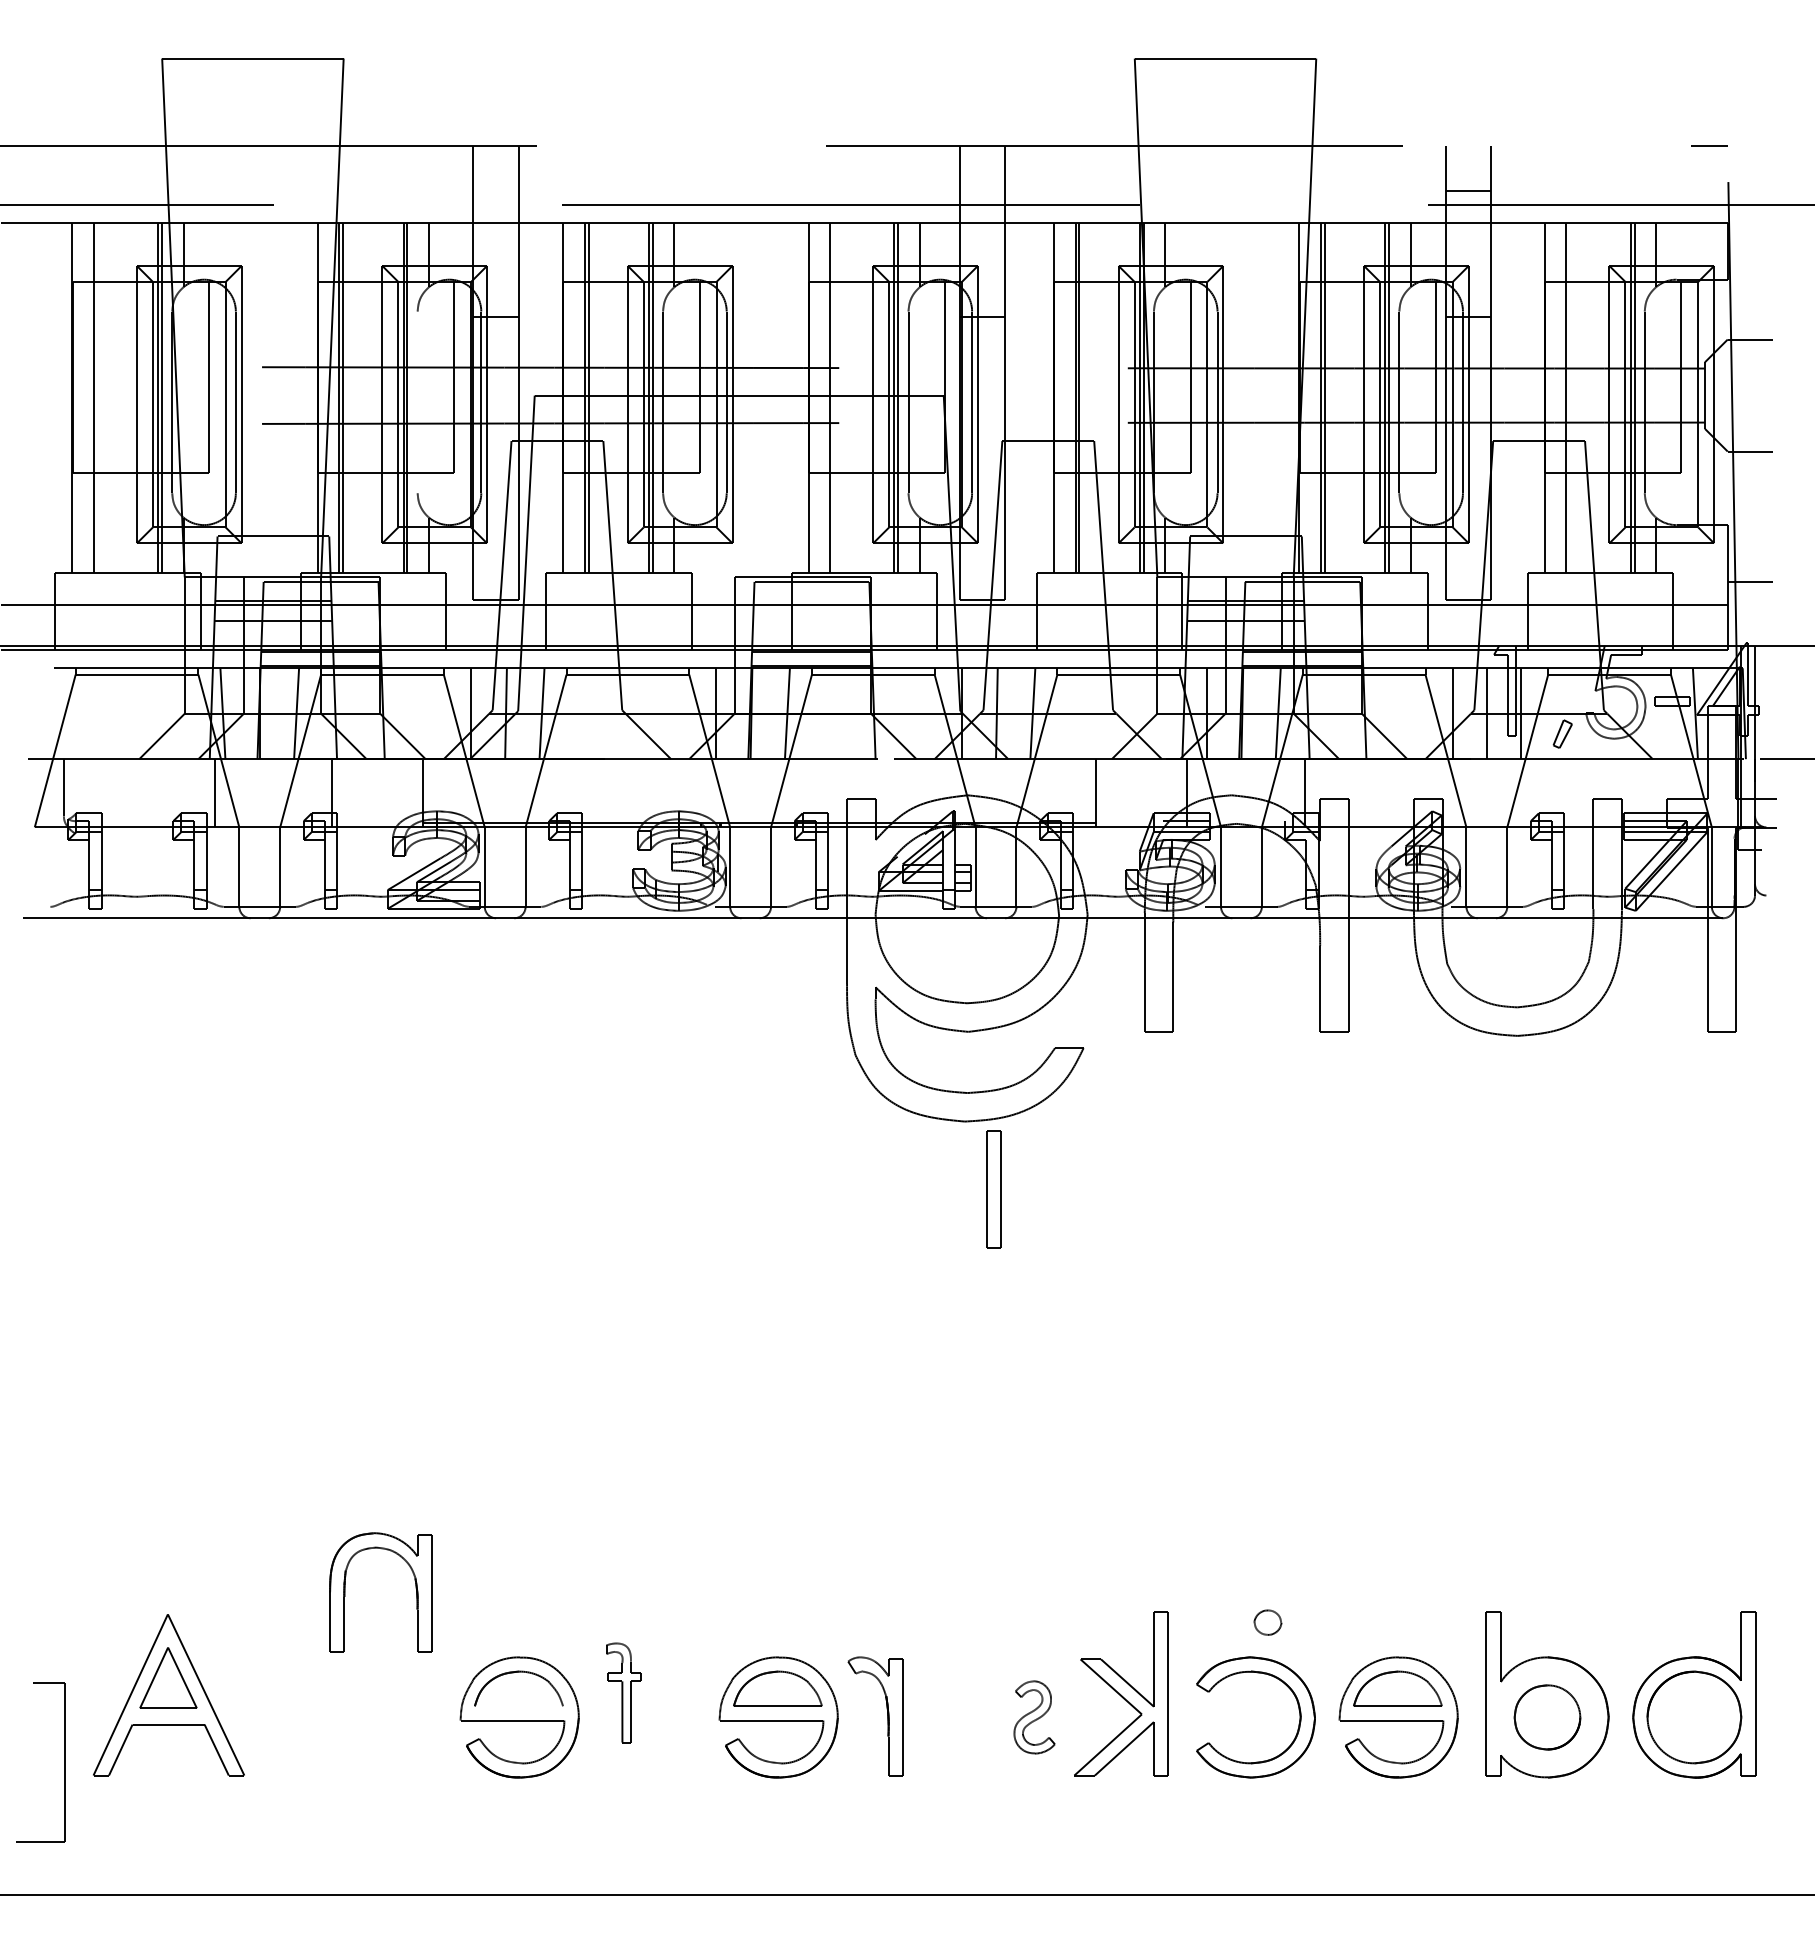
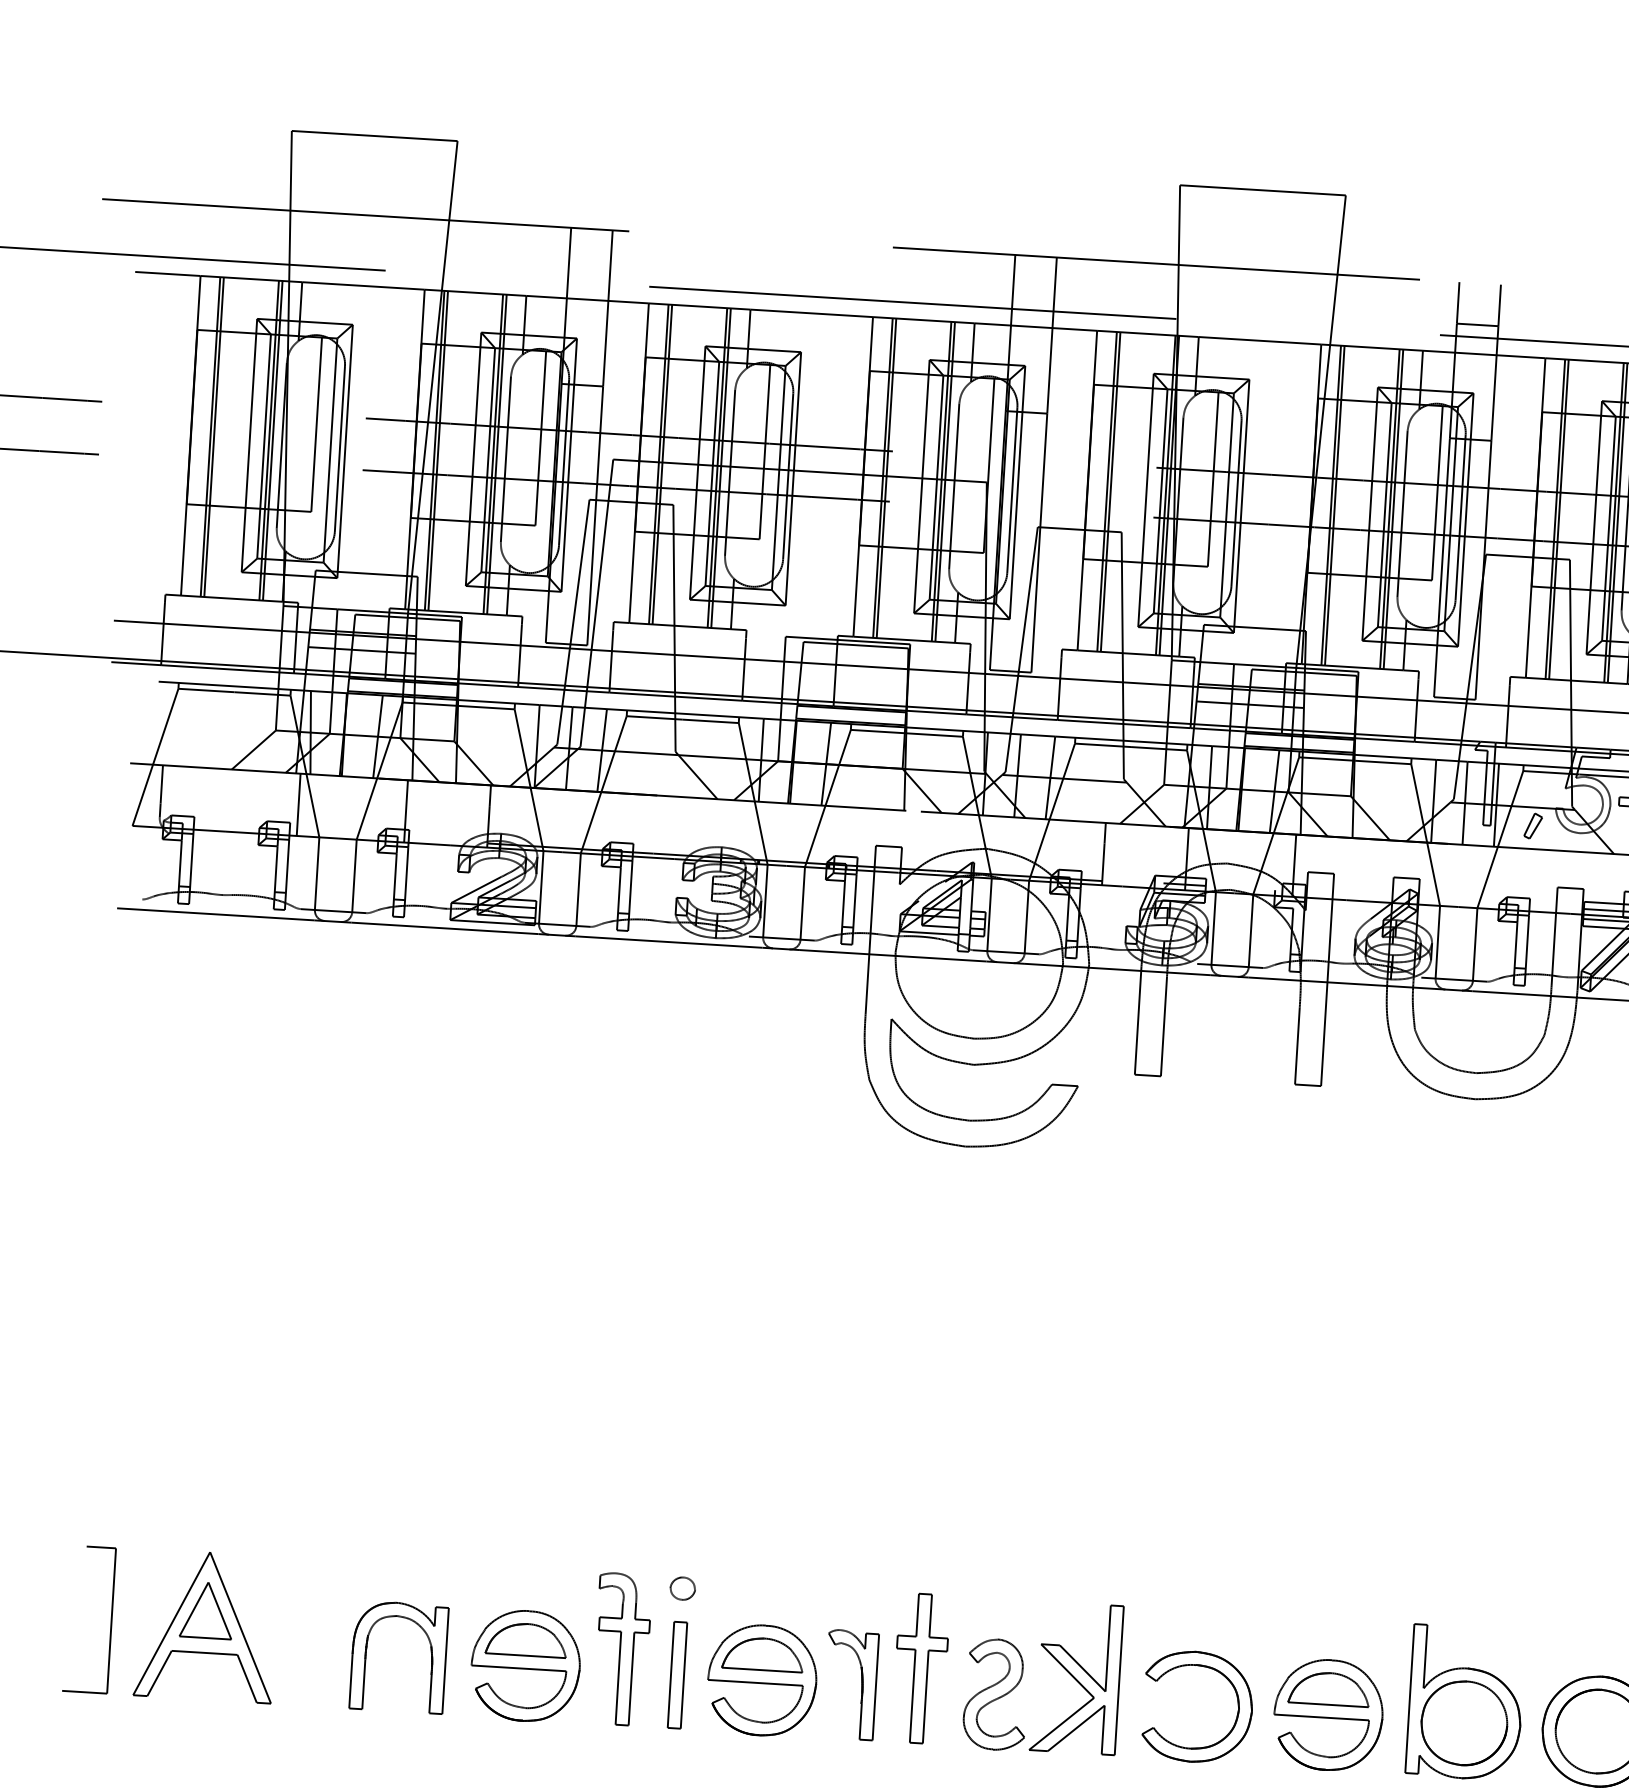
line: (97, 397) -> (213, 436), added
line: (834, 397) -> (886, 478), added
line: (1570, 397) -> (1559, 519), added
line: (417, 402) -> (505, 459), added
part: (993, 1189) -> (677, 1675), moved
part: (345, 1592) -> (366, 1655), moved
part: (1267, 1622) -> (682, 1588), moved
part: (623, 1692) -> (621, 1648), size x1.67
part: (951, 1693) -> (921, 1668), added
line: (518, 1706) -> (525, 1655), added
part: (1034, 1717) -> (995, 1694), size x1.67
part: (1547, 1717) -> (1464, 1723), size x1.43
part: (64, 1762) -> (111, 1621), moved

